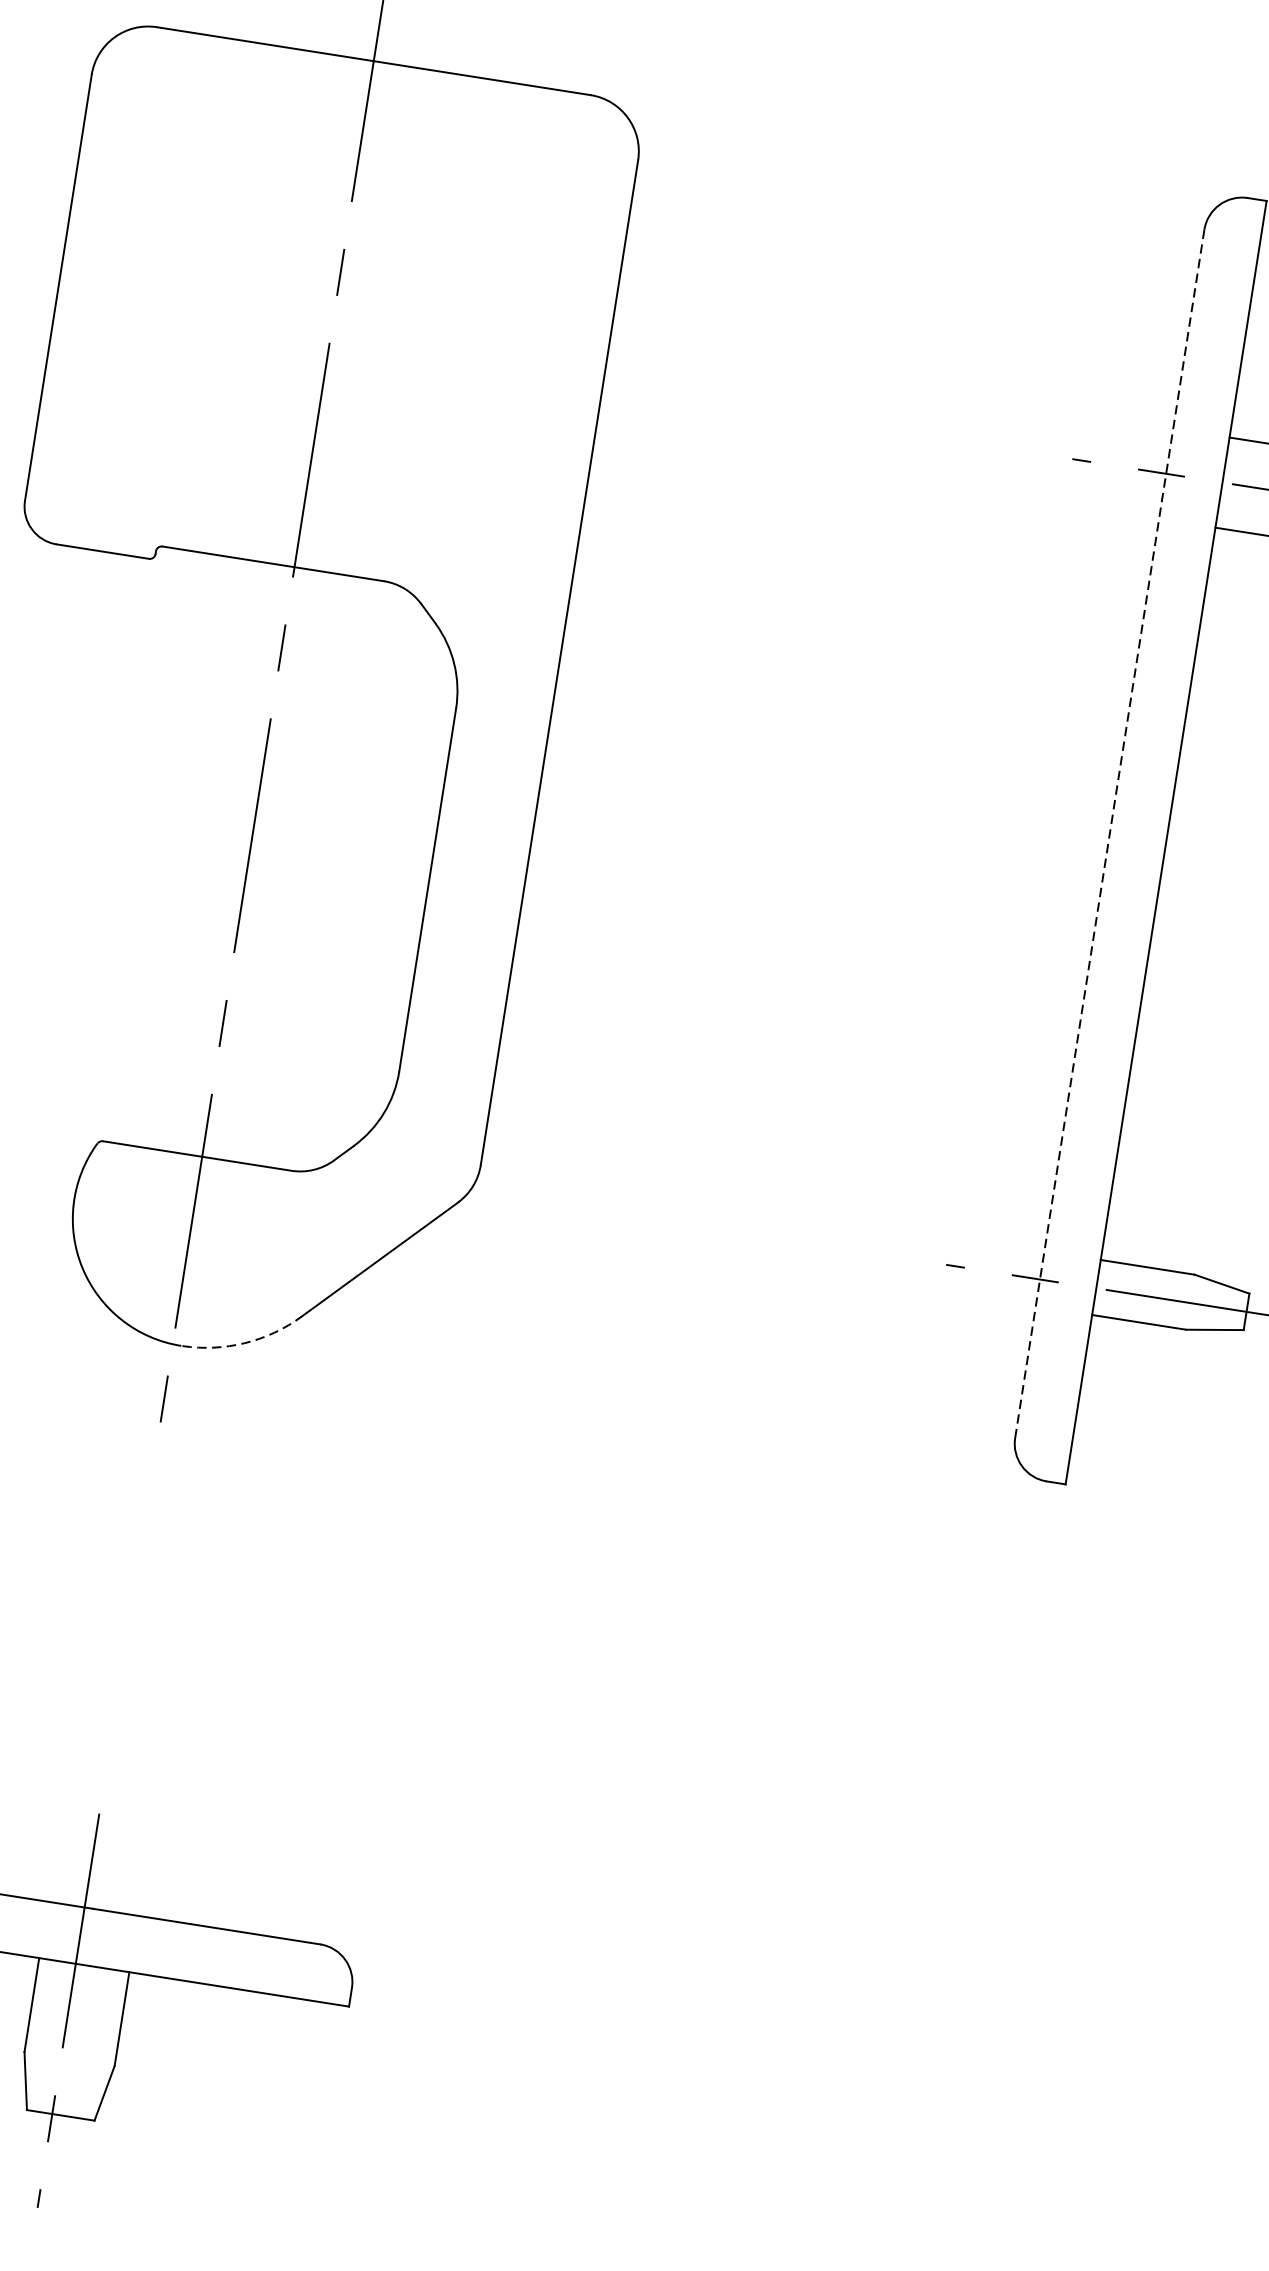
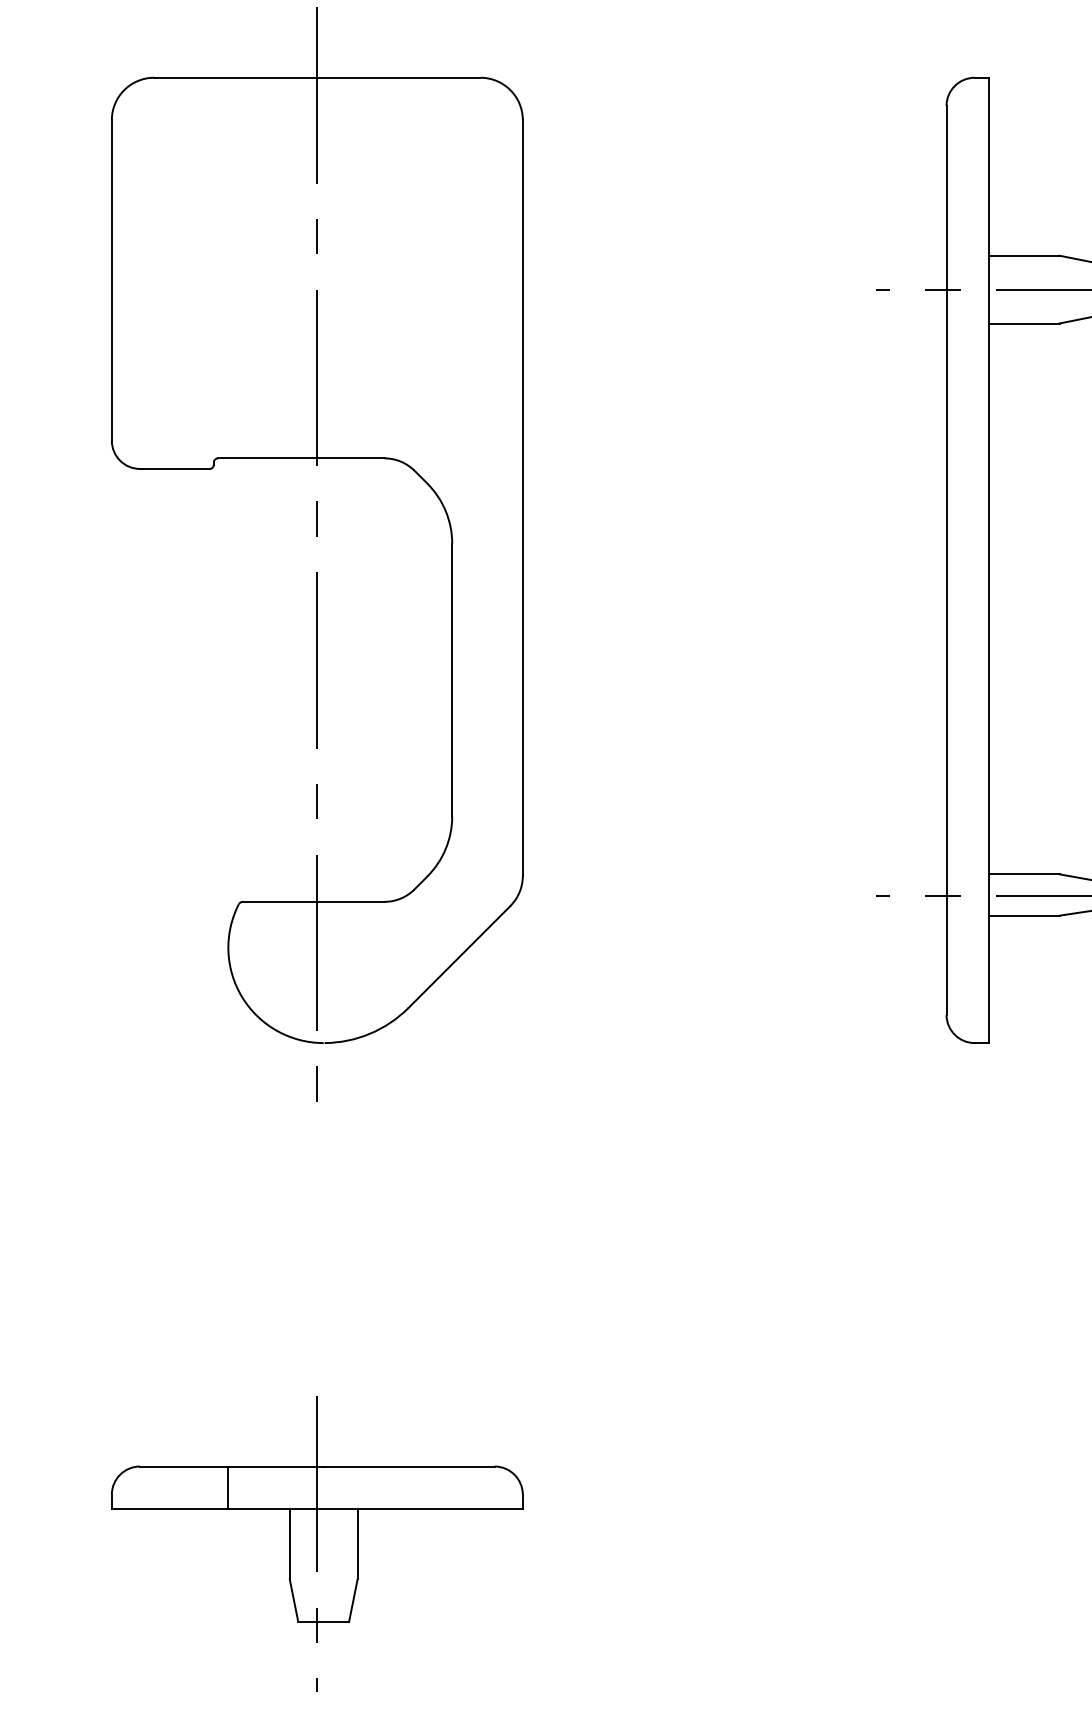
line: (1109, 833) -> (946, 560), dashed -> solid
arc: (245, 1342) -> (370, 1033), dashed -> solid

